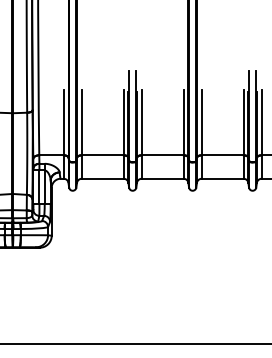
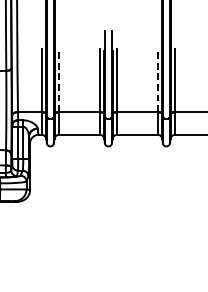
line: (81, 122) -> (58, 80), solid -> dashed
line: (183, 122) -> (157, 80), solid -> dashed

